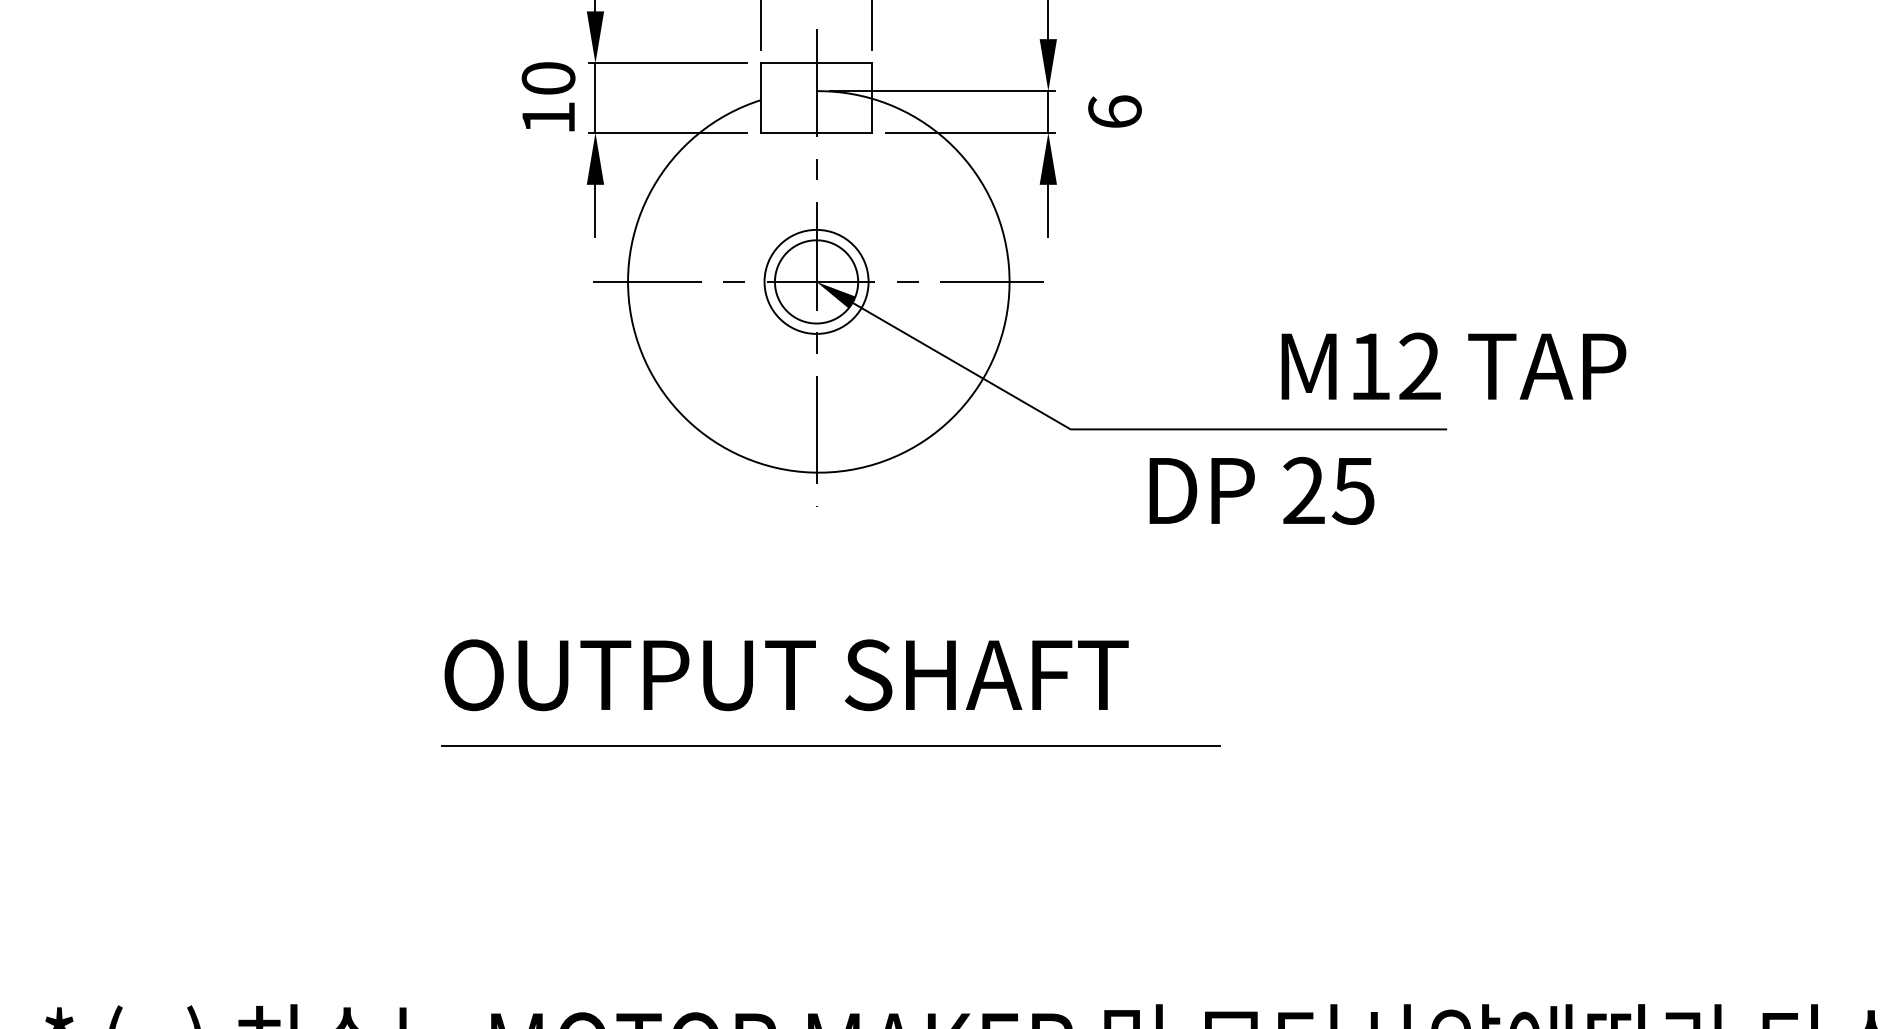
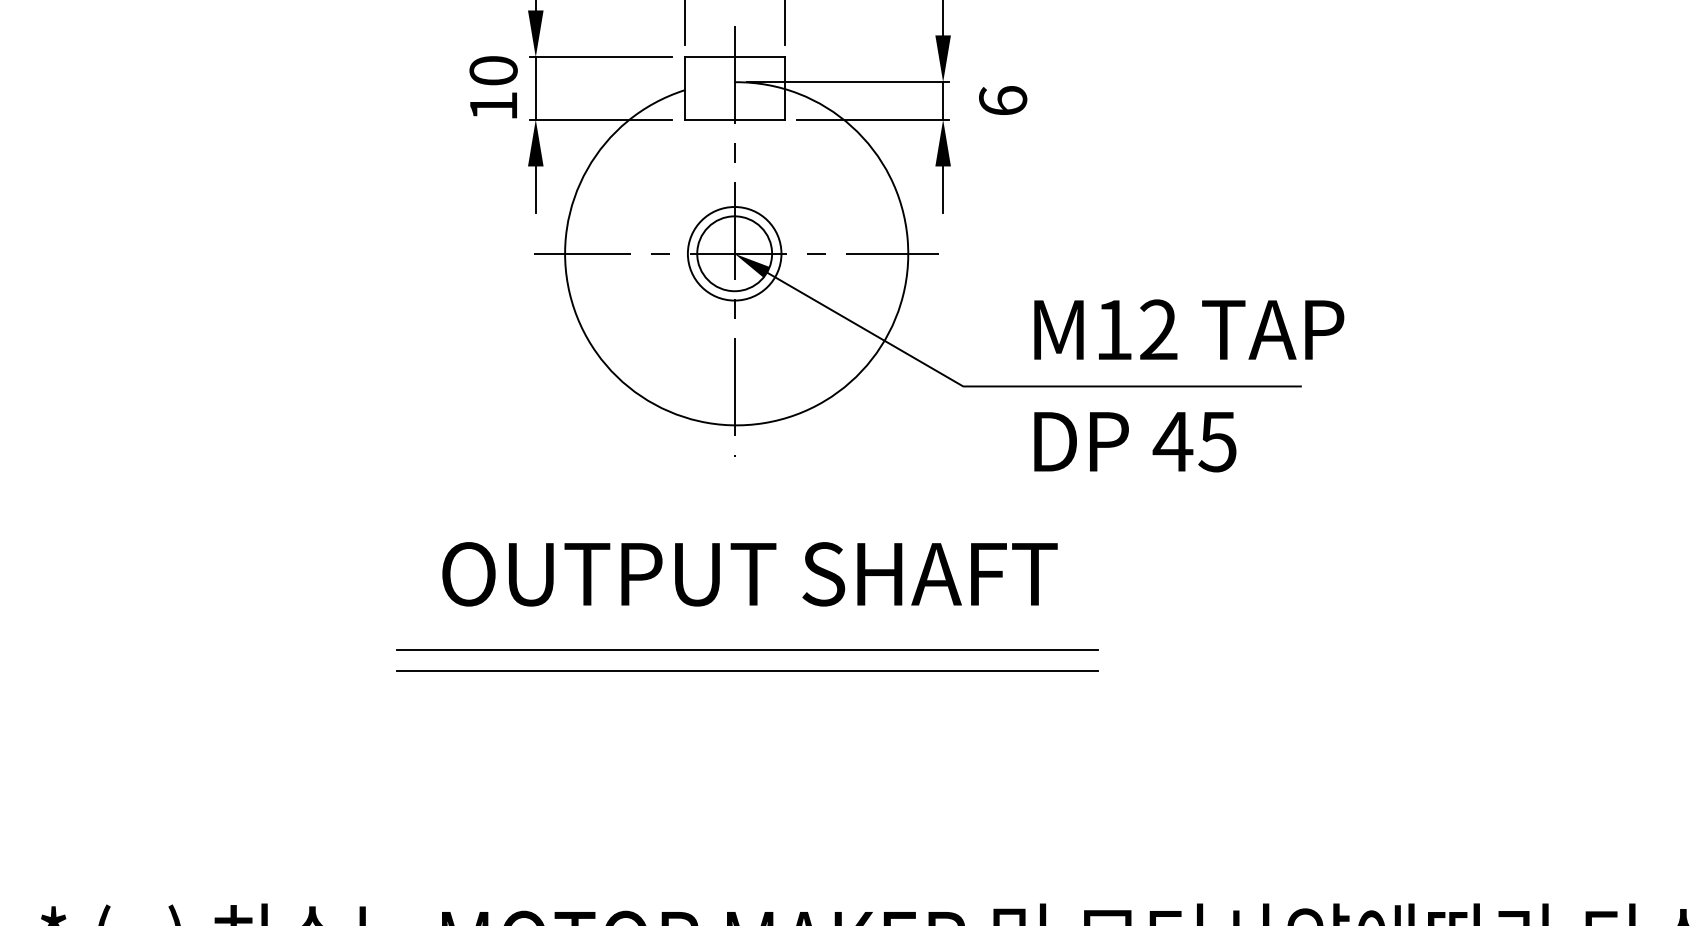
text: (1453, 365) -> (1188, 328), moved
text: (1303, 489) -> (1172, 440), 25 -> 45
text: (786, 675) -> (749, 574), moved
line: (830, 722) -> (747, 650), added

